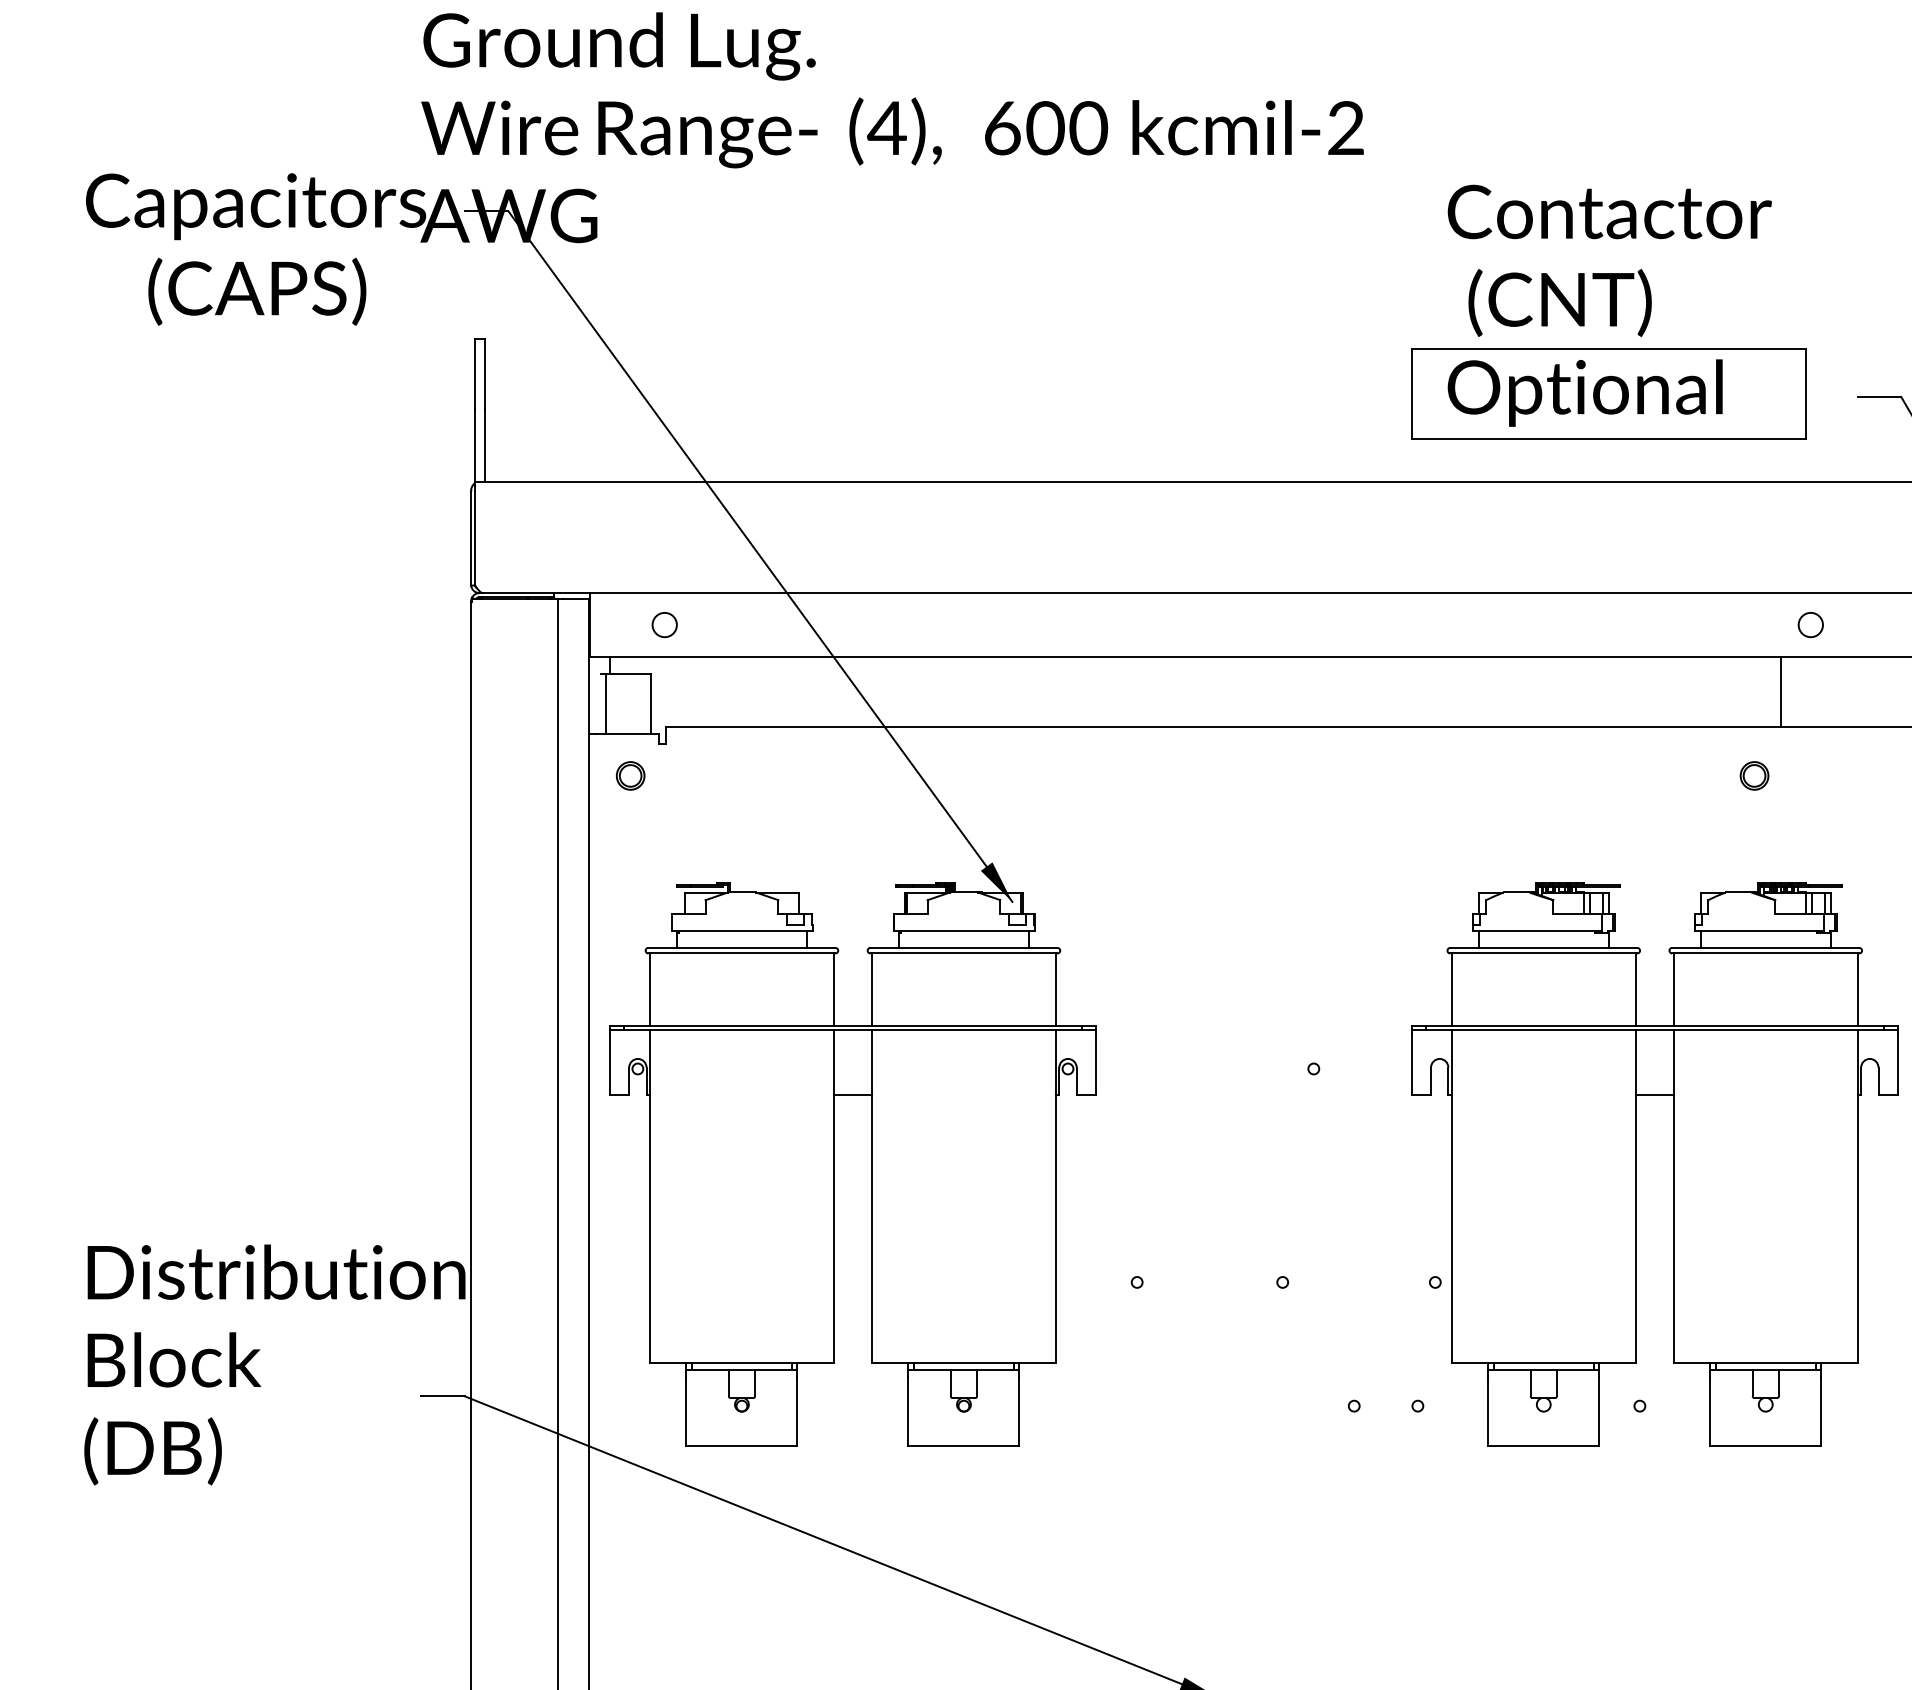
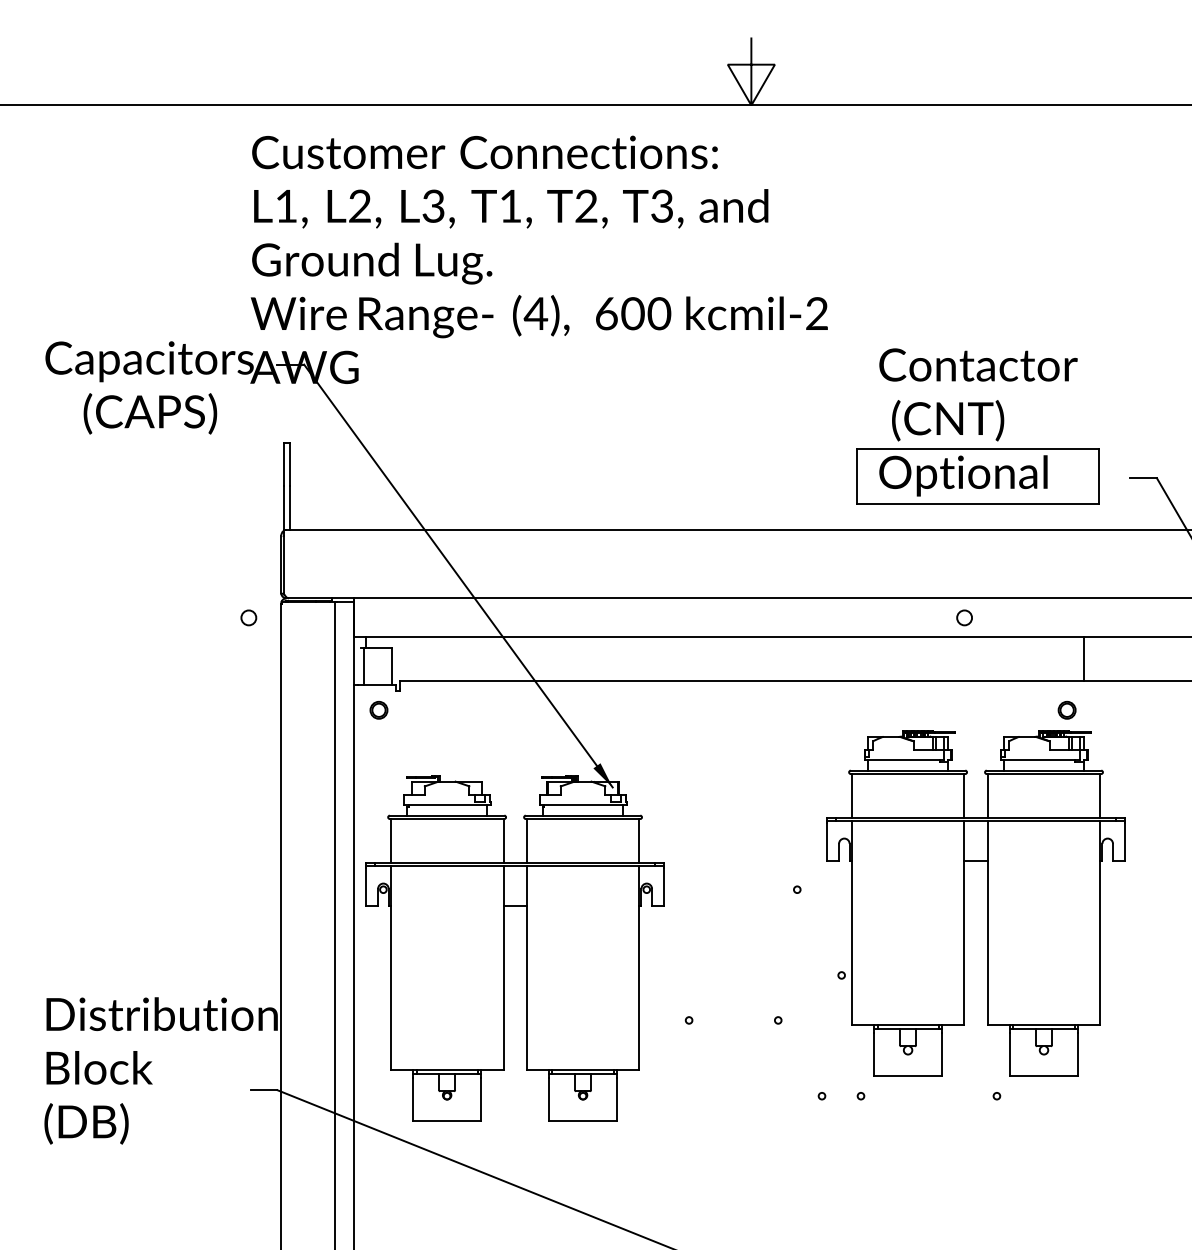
circle: (664, 624) -> (248, 617), moved
circle: (1810, 624) -> (964, 617), moved
part: (1635, 1164) -> (964, 903), moved

